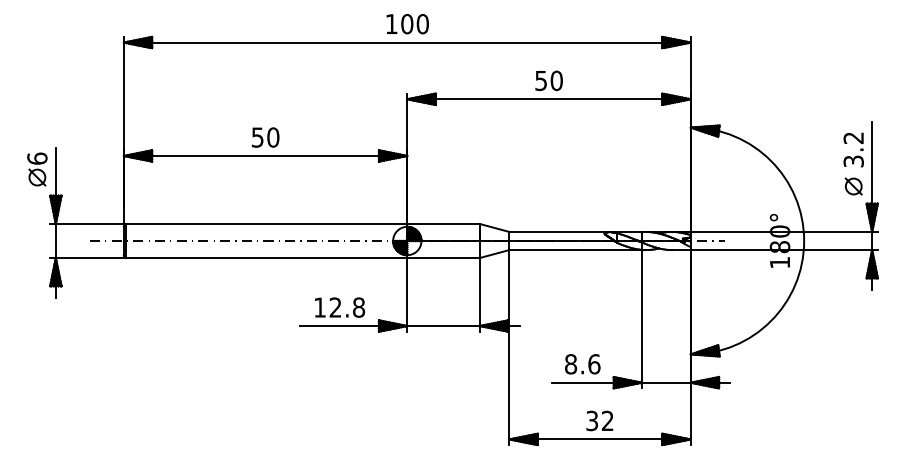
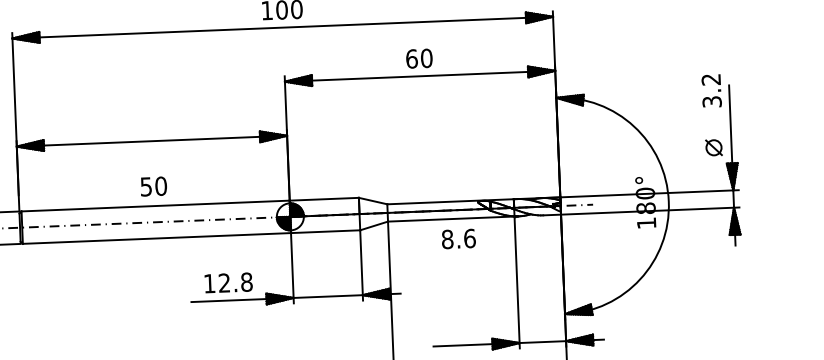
text: (541, 80) -> (412, 58), 50 -> 60
text: (265, 137) -> (153, 186), moved
text: (853, 149) -> (711, 90), moved
text: (582, 364) -> (458, 239), moved

